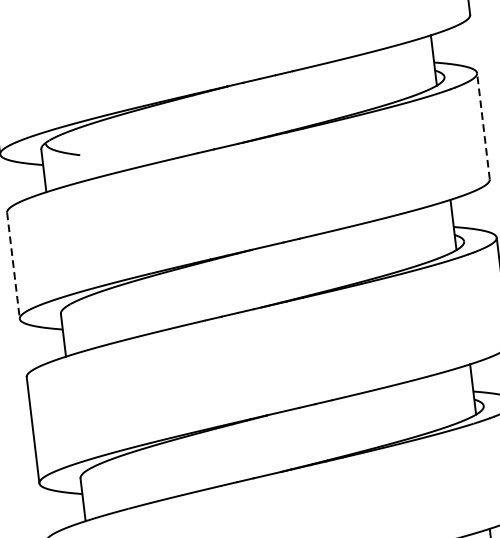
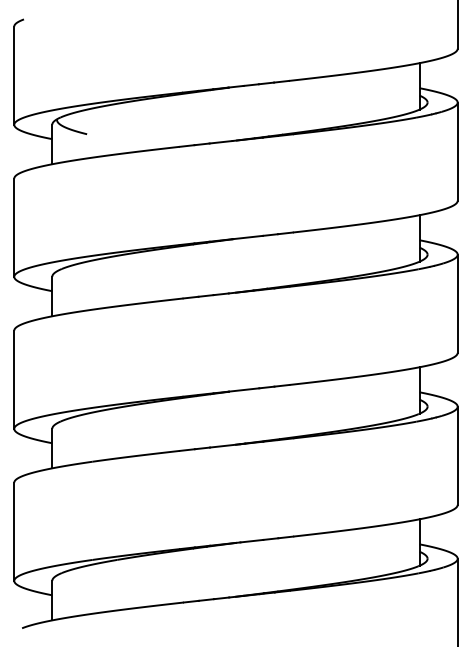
line: (483, 126) -> (457, 151), dashed -> solid
line: (13, 266) -> (14, 228), dashed -> solid

